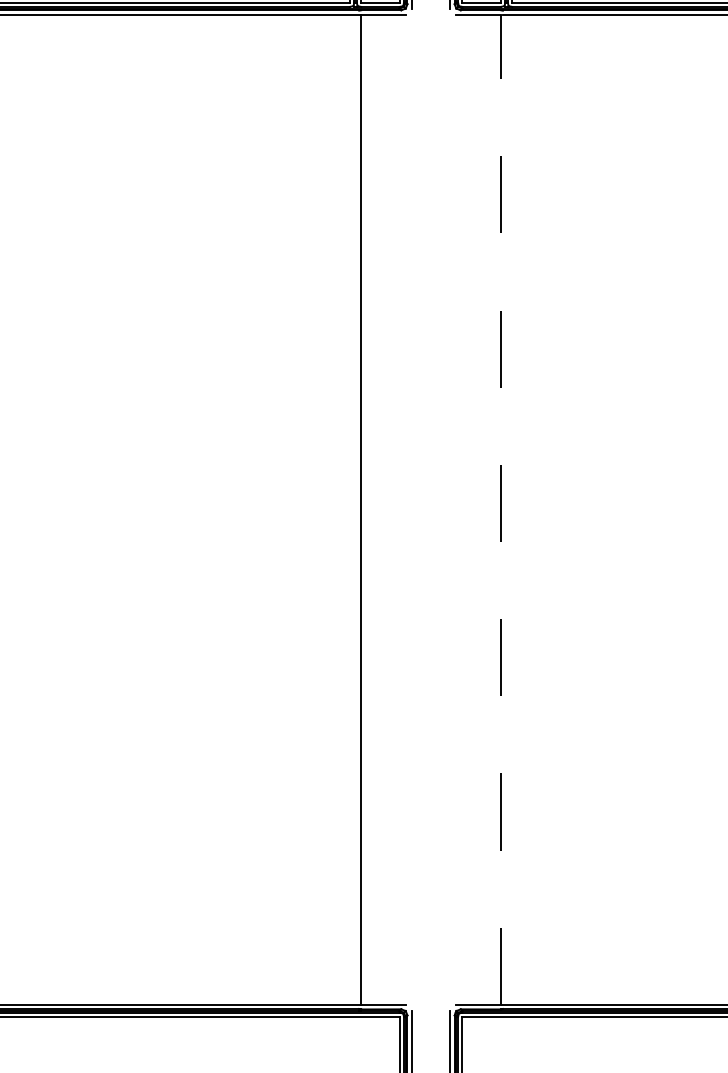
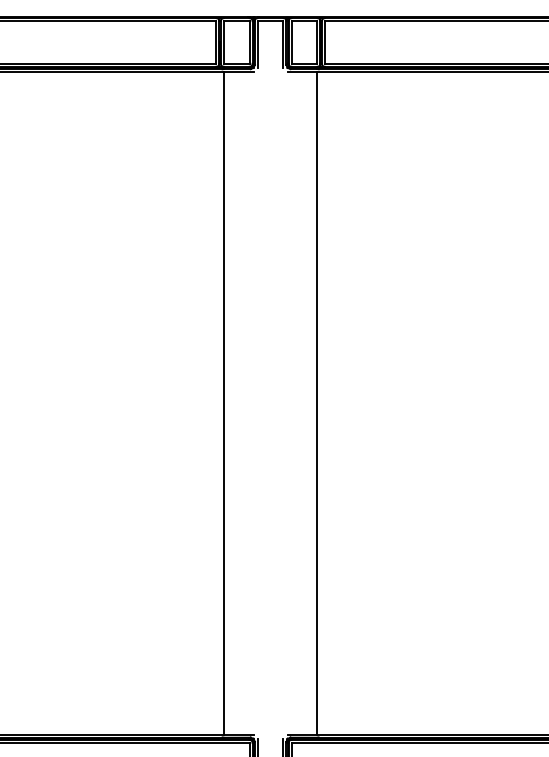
line: (501, 508) -> (317, 402), dashed -> solid

